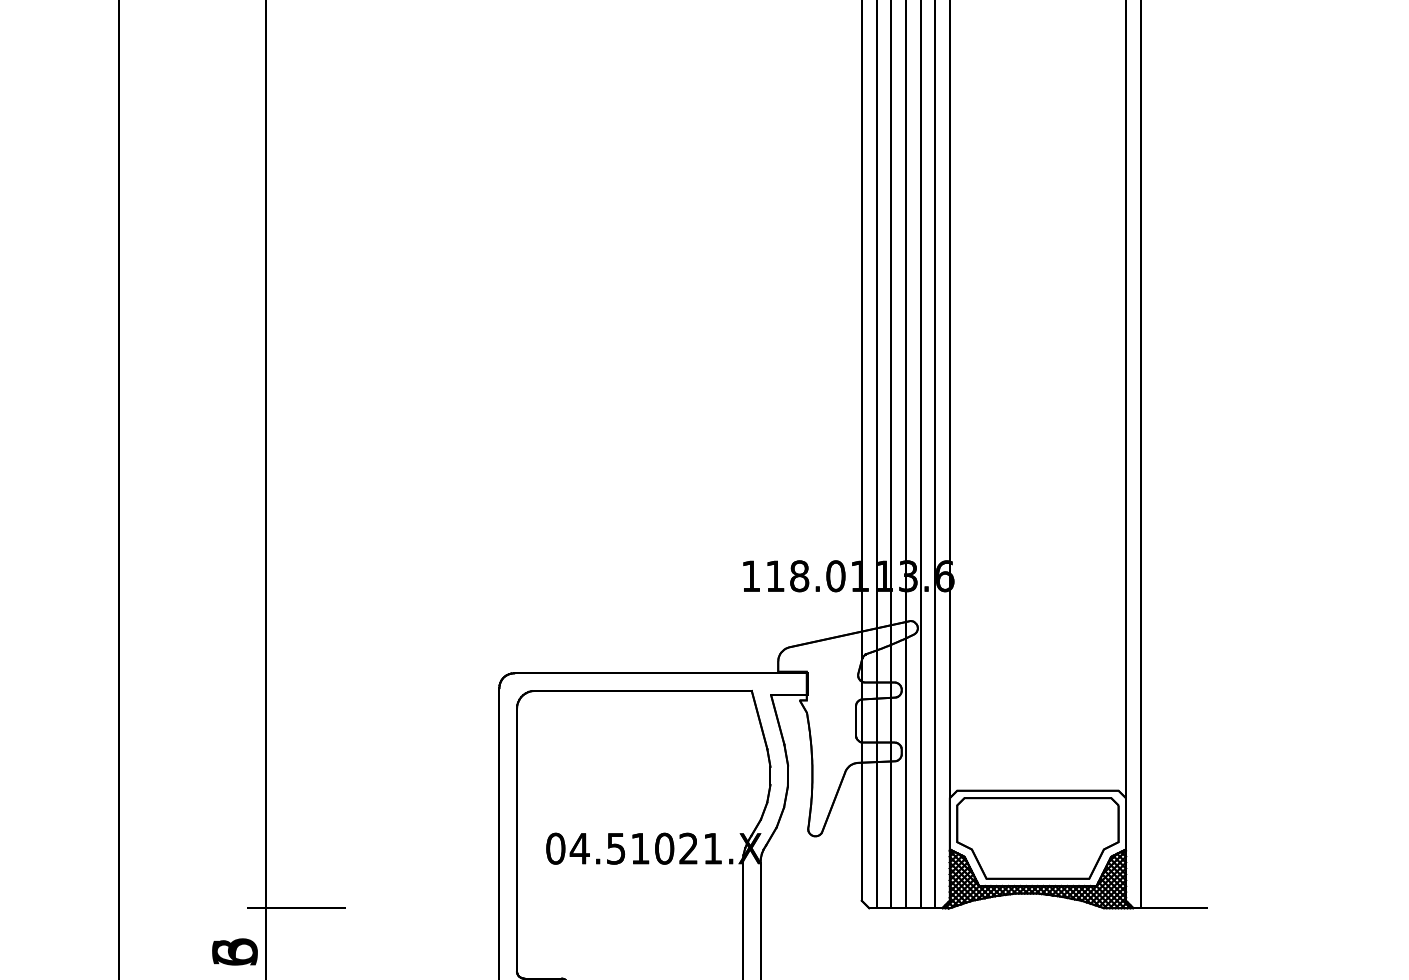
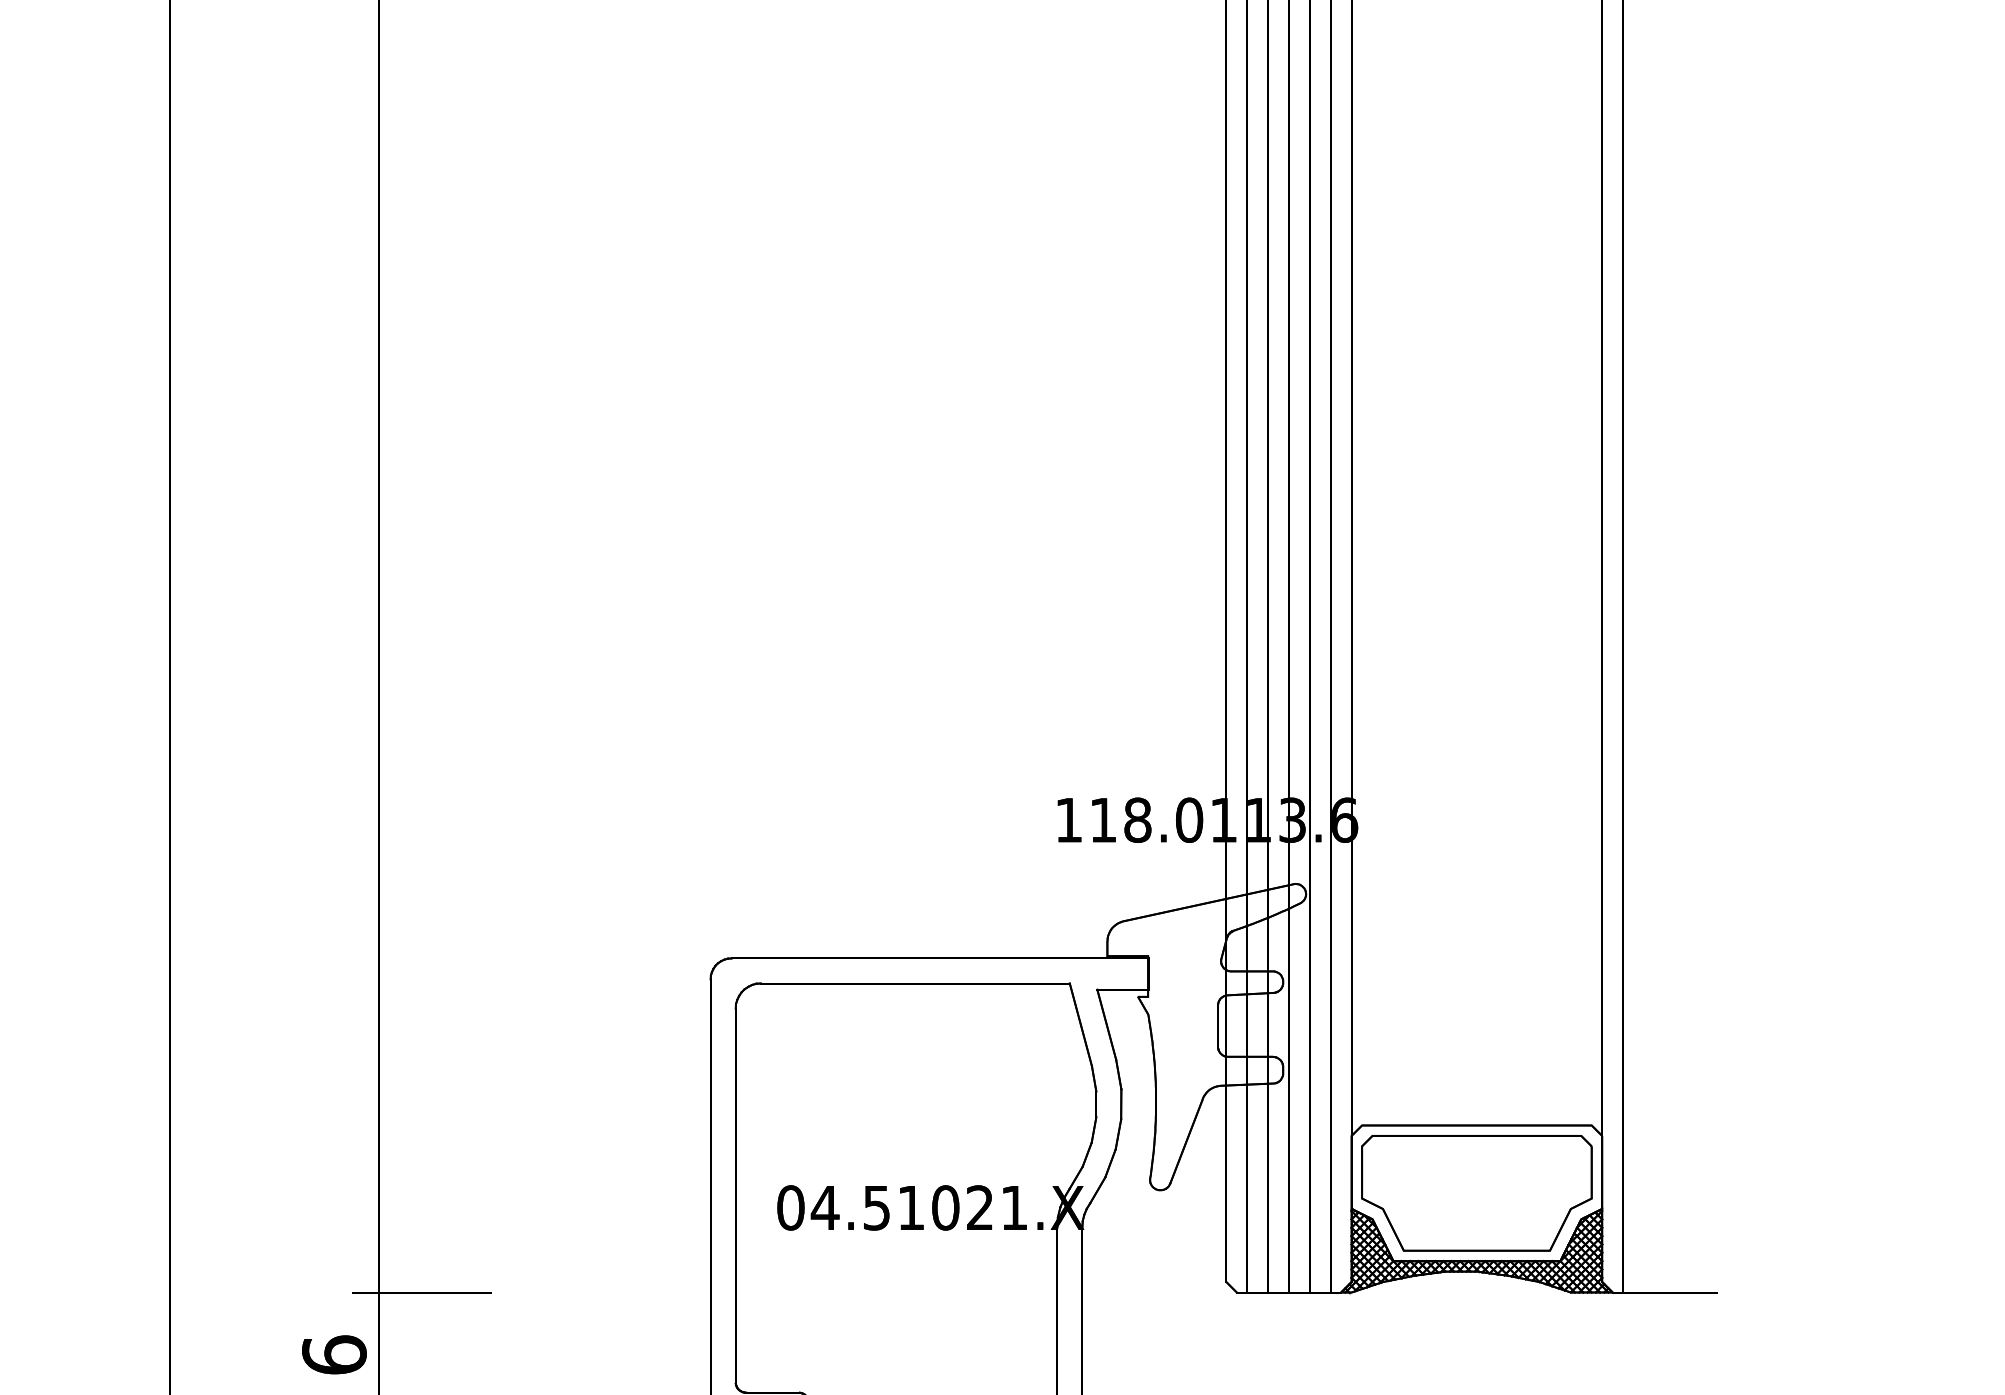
text: (235, 951) -> (334, 1354), 3 -> 6

